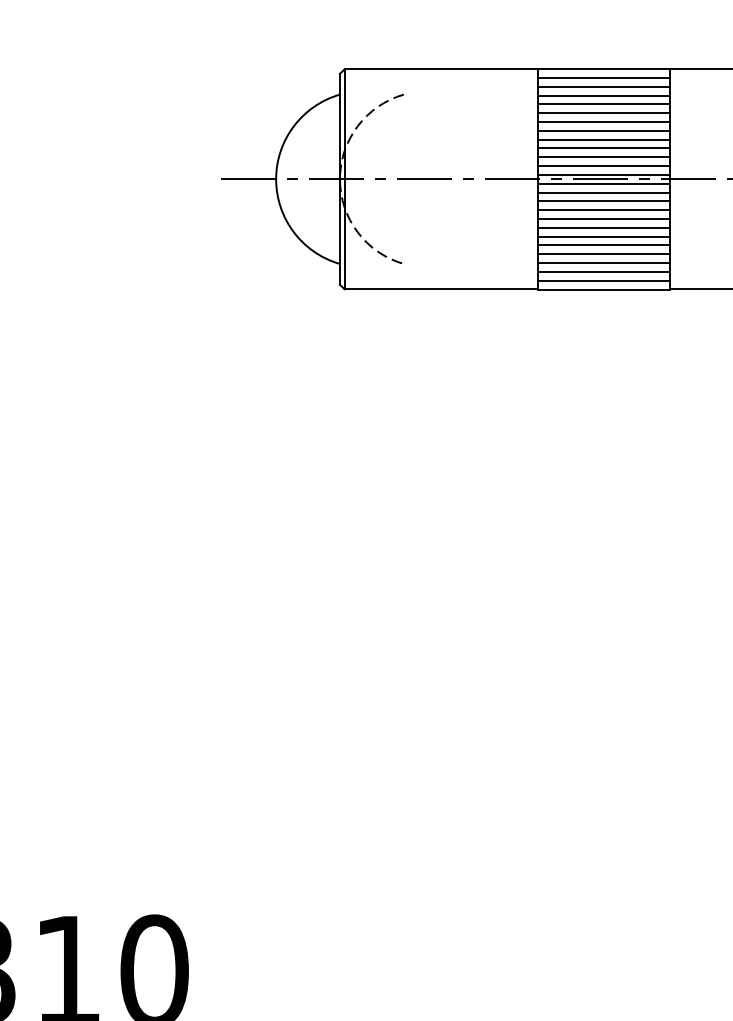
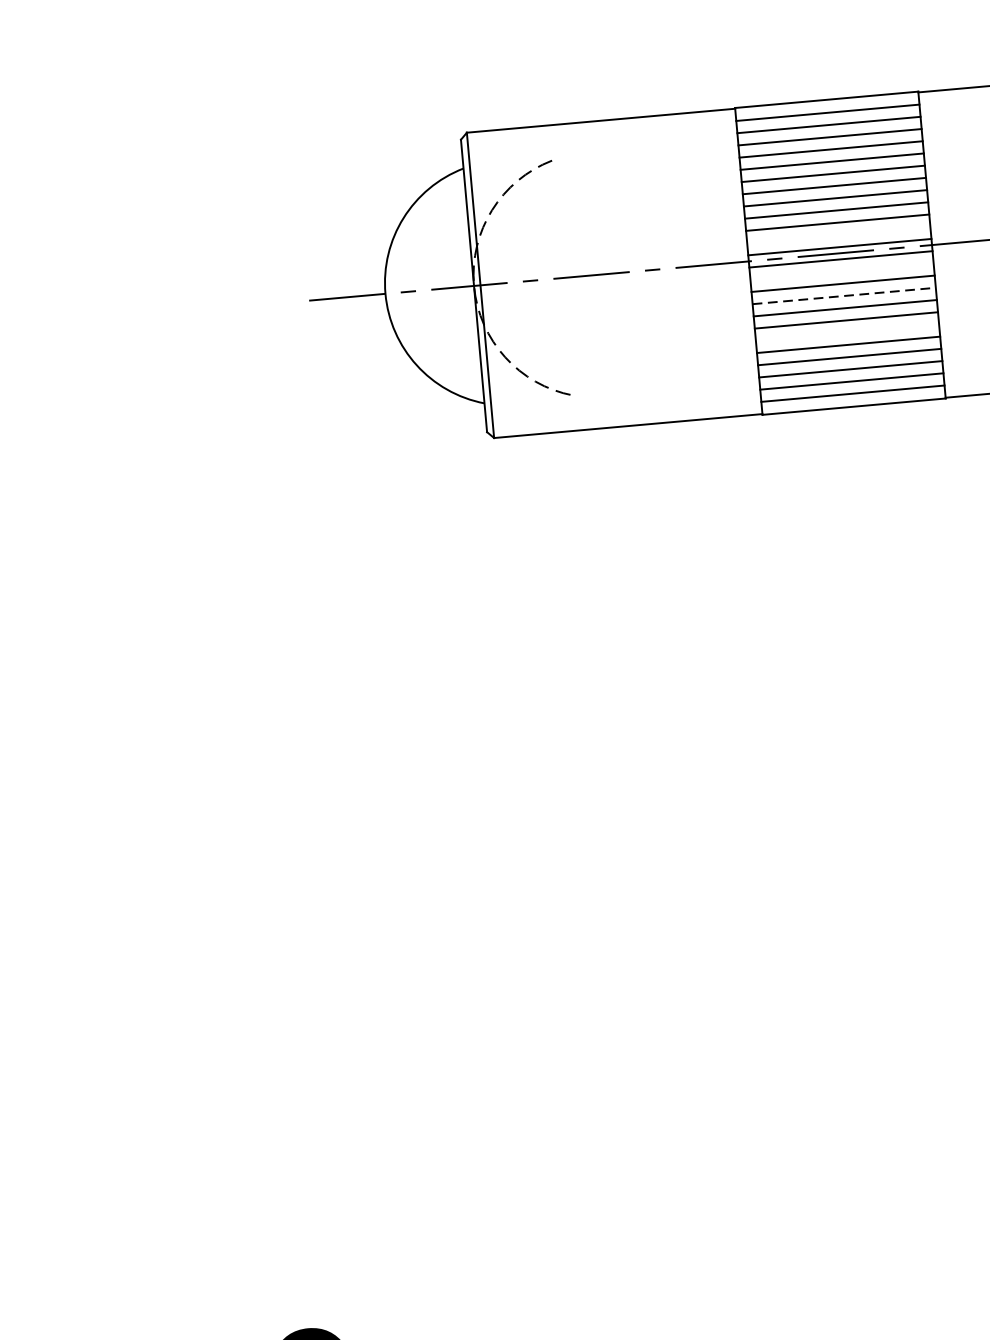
line: (604, 166) -> (839, 235), removed
line: (604, 192) -> (842, 271), removed
line: (604, 210) -> (844, 296), solid -> dashed
line: (604, 236) -> (847, 332), removed

